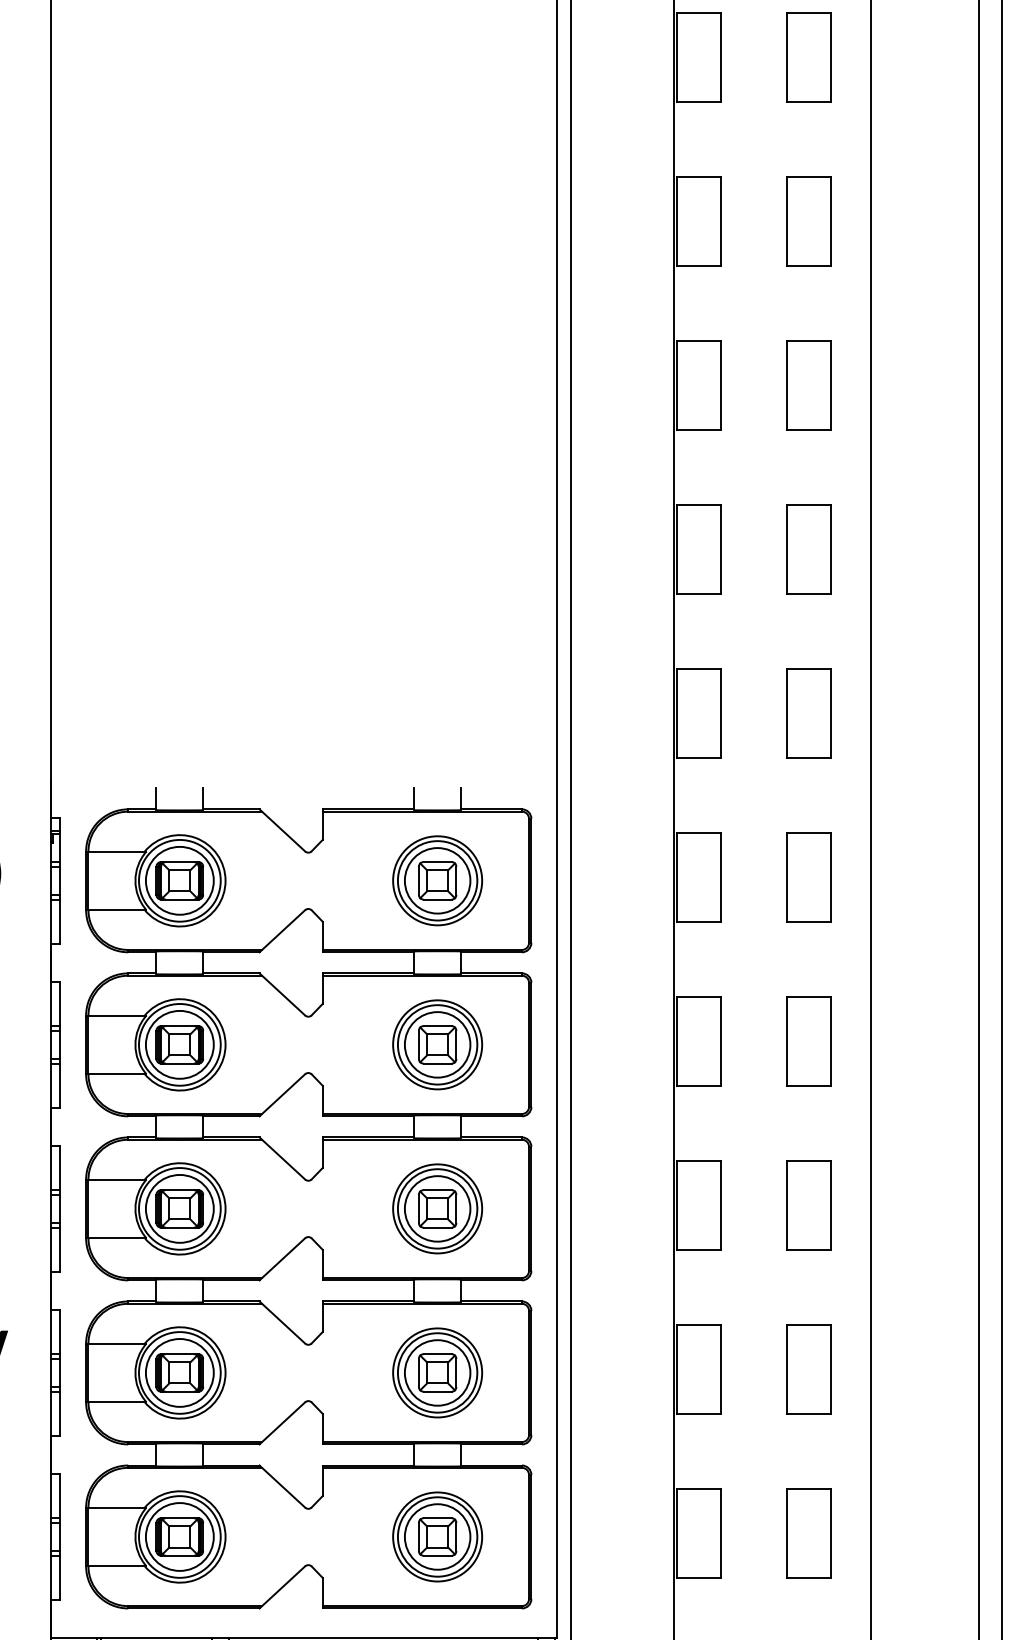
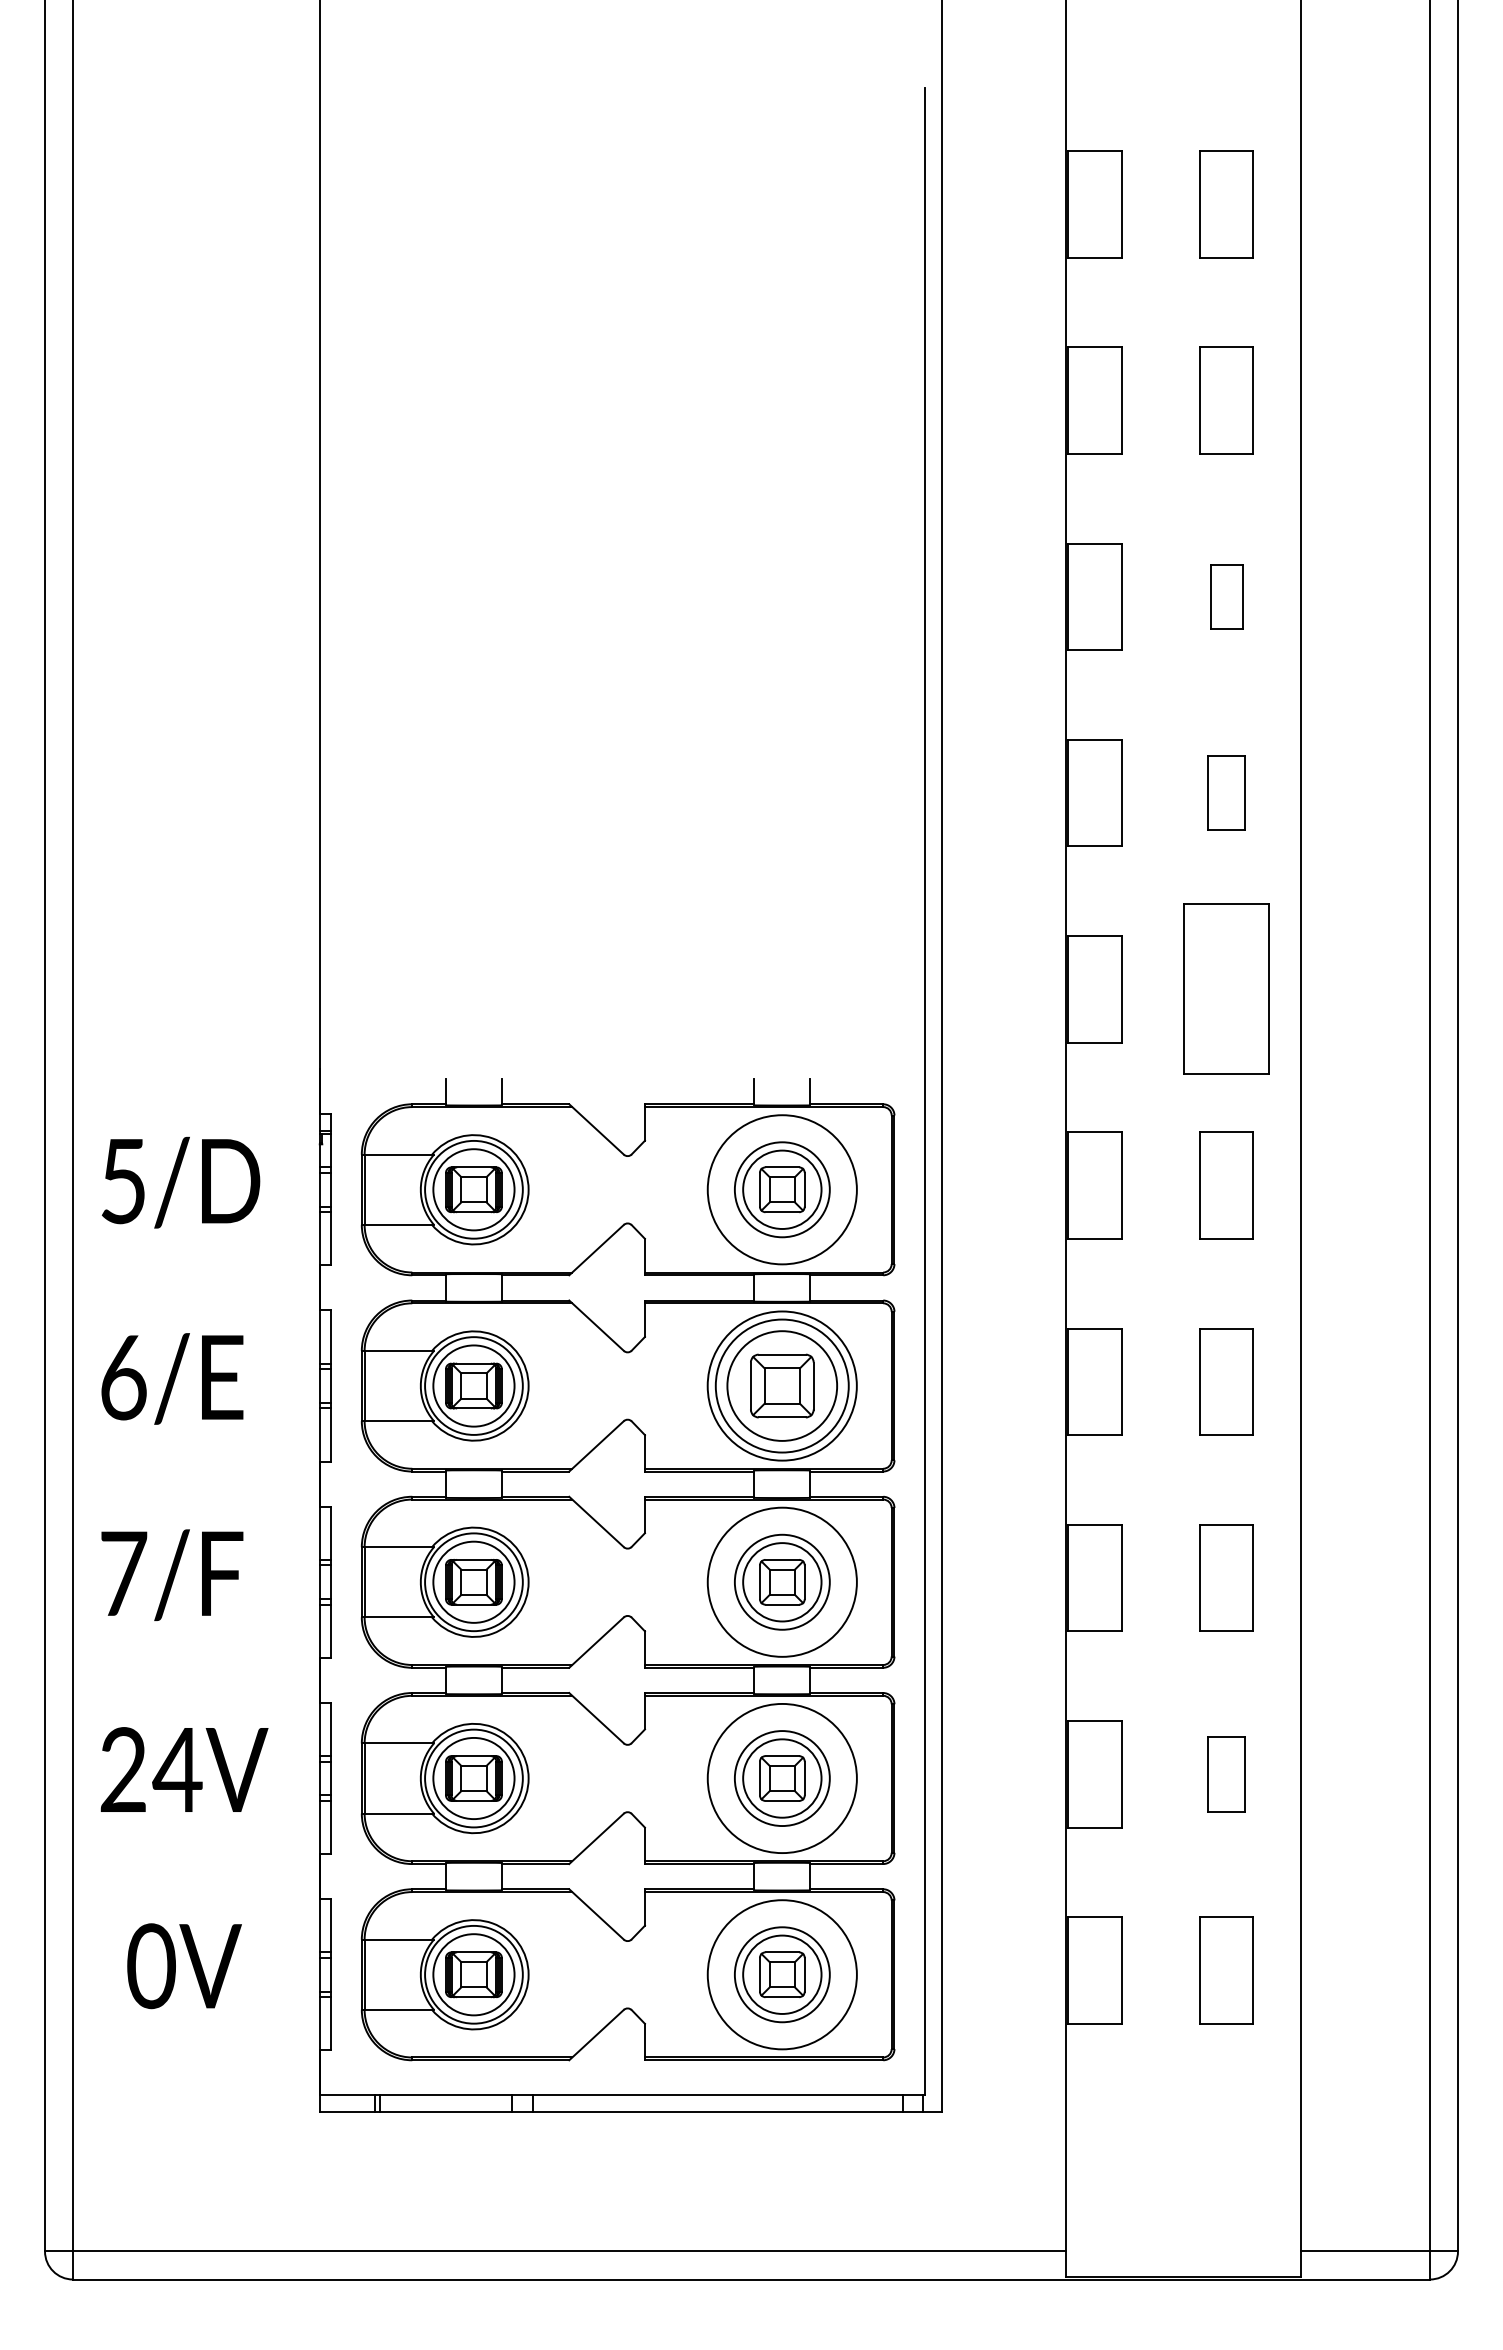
part: (808, 384) -> (1226, 596), size x0.6
part: (808, 548) -> (1226, 792), size x0.7
part: (808, 713) -> (1226, 989), size x1.6
circle: (437, 880) -> (782, 1189), size x1.4
part: (437, 1044) -> (782, 1385), size x1.4
circle: (437, 1209) -> (782, 1582), size x1.4
part: (808, 1369) -> (1226, 1774), size x0.7
circle: (437, 1372) -> (782, 1778), size x1.4
circle: (437, 1536) -> (782, 1974), size x1.4

